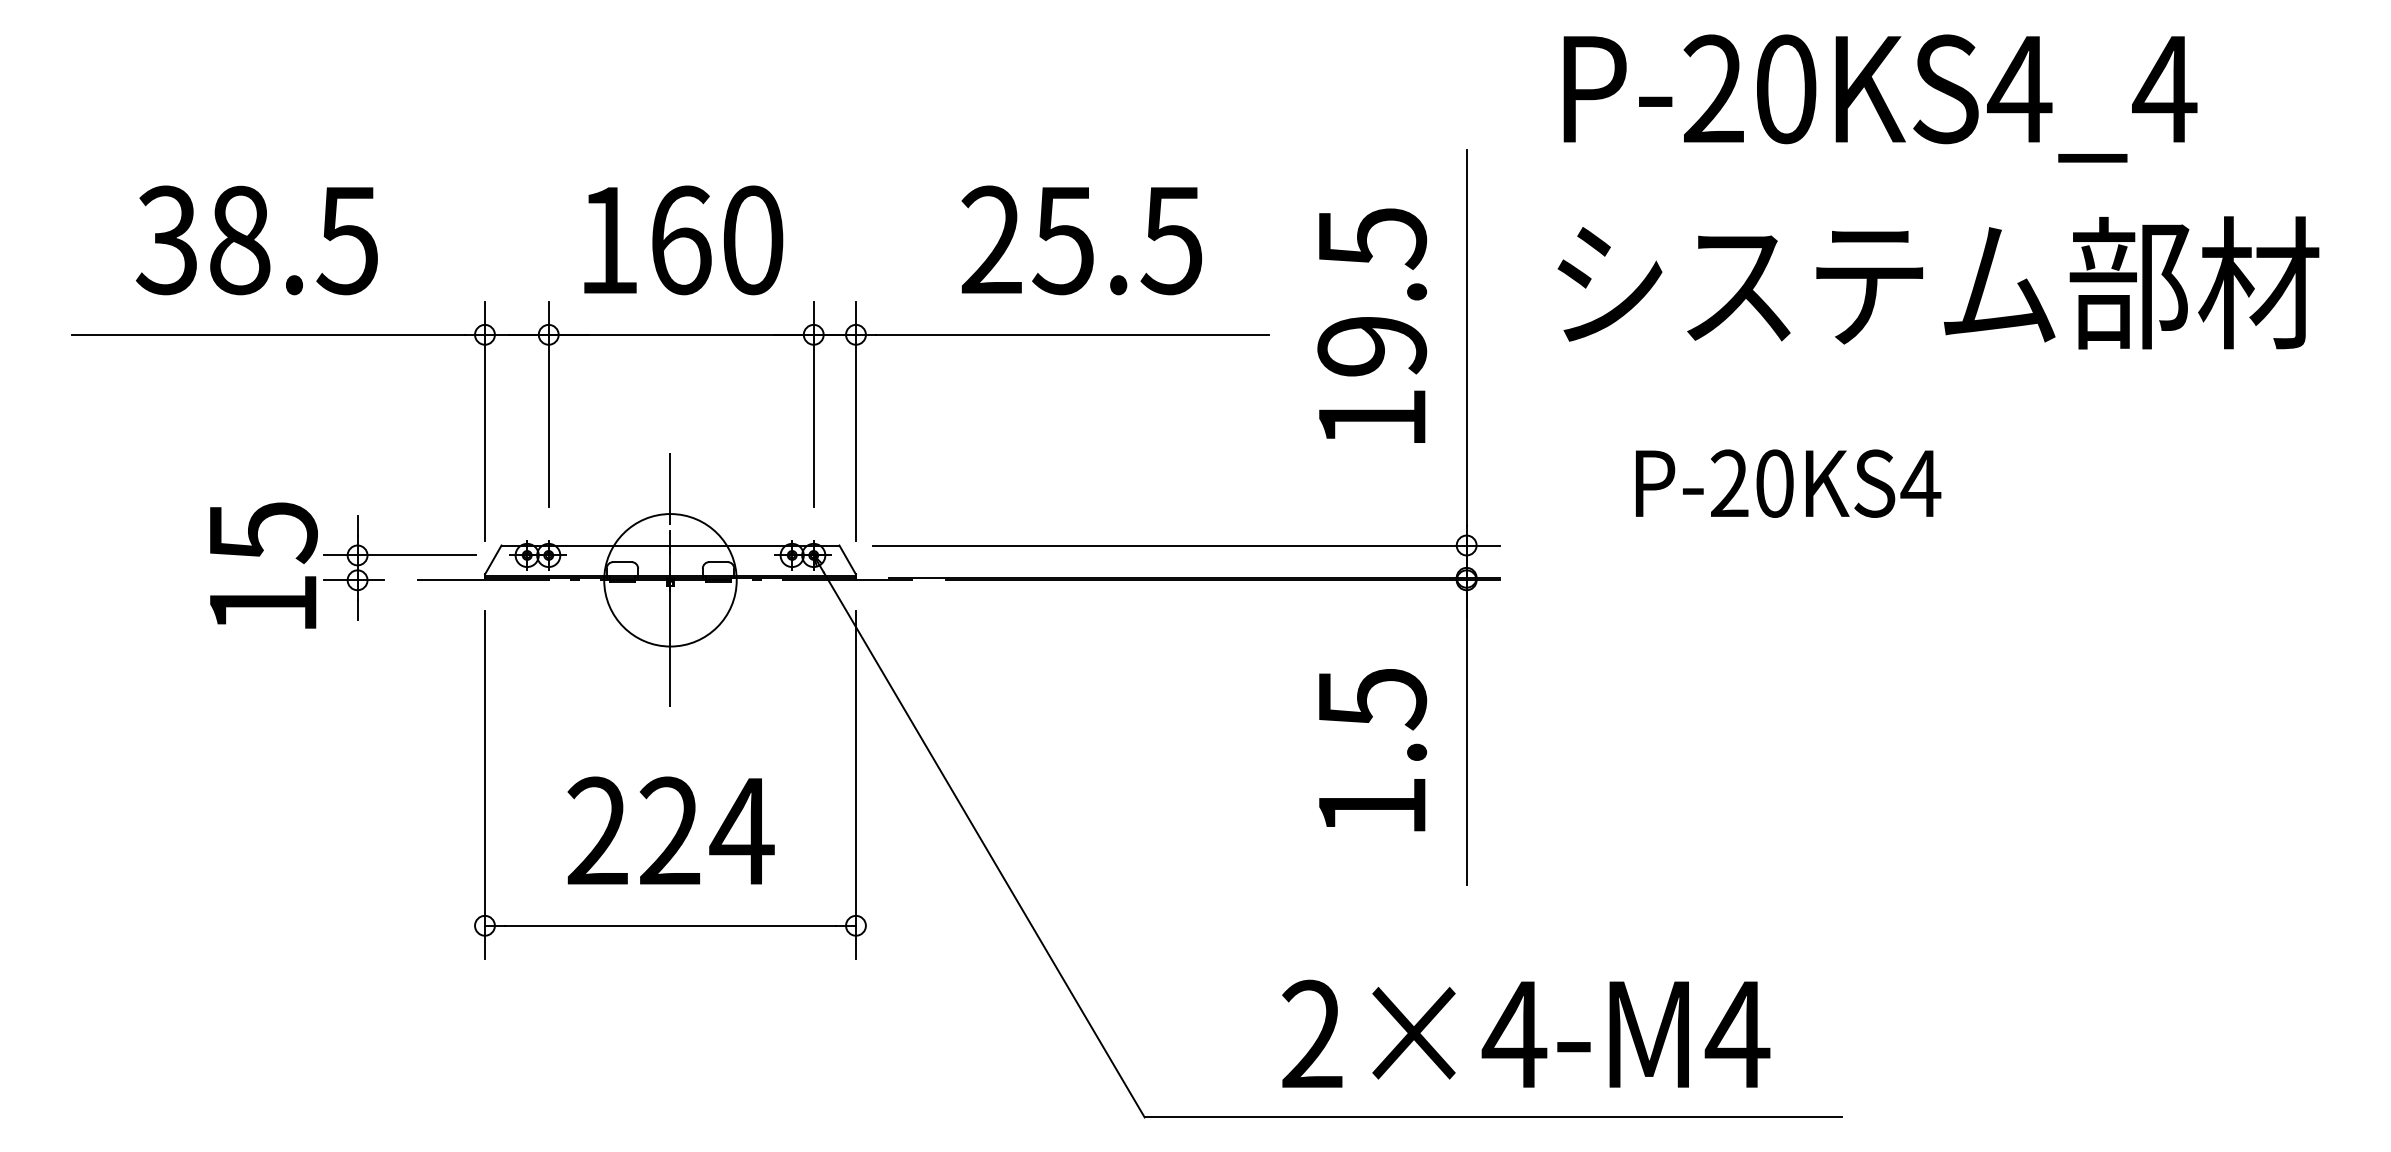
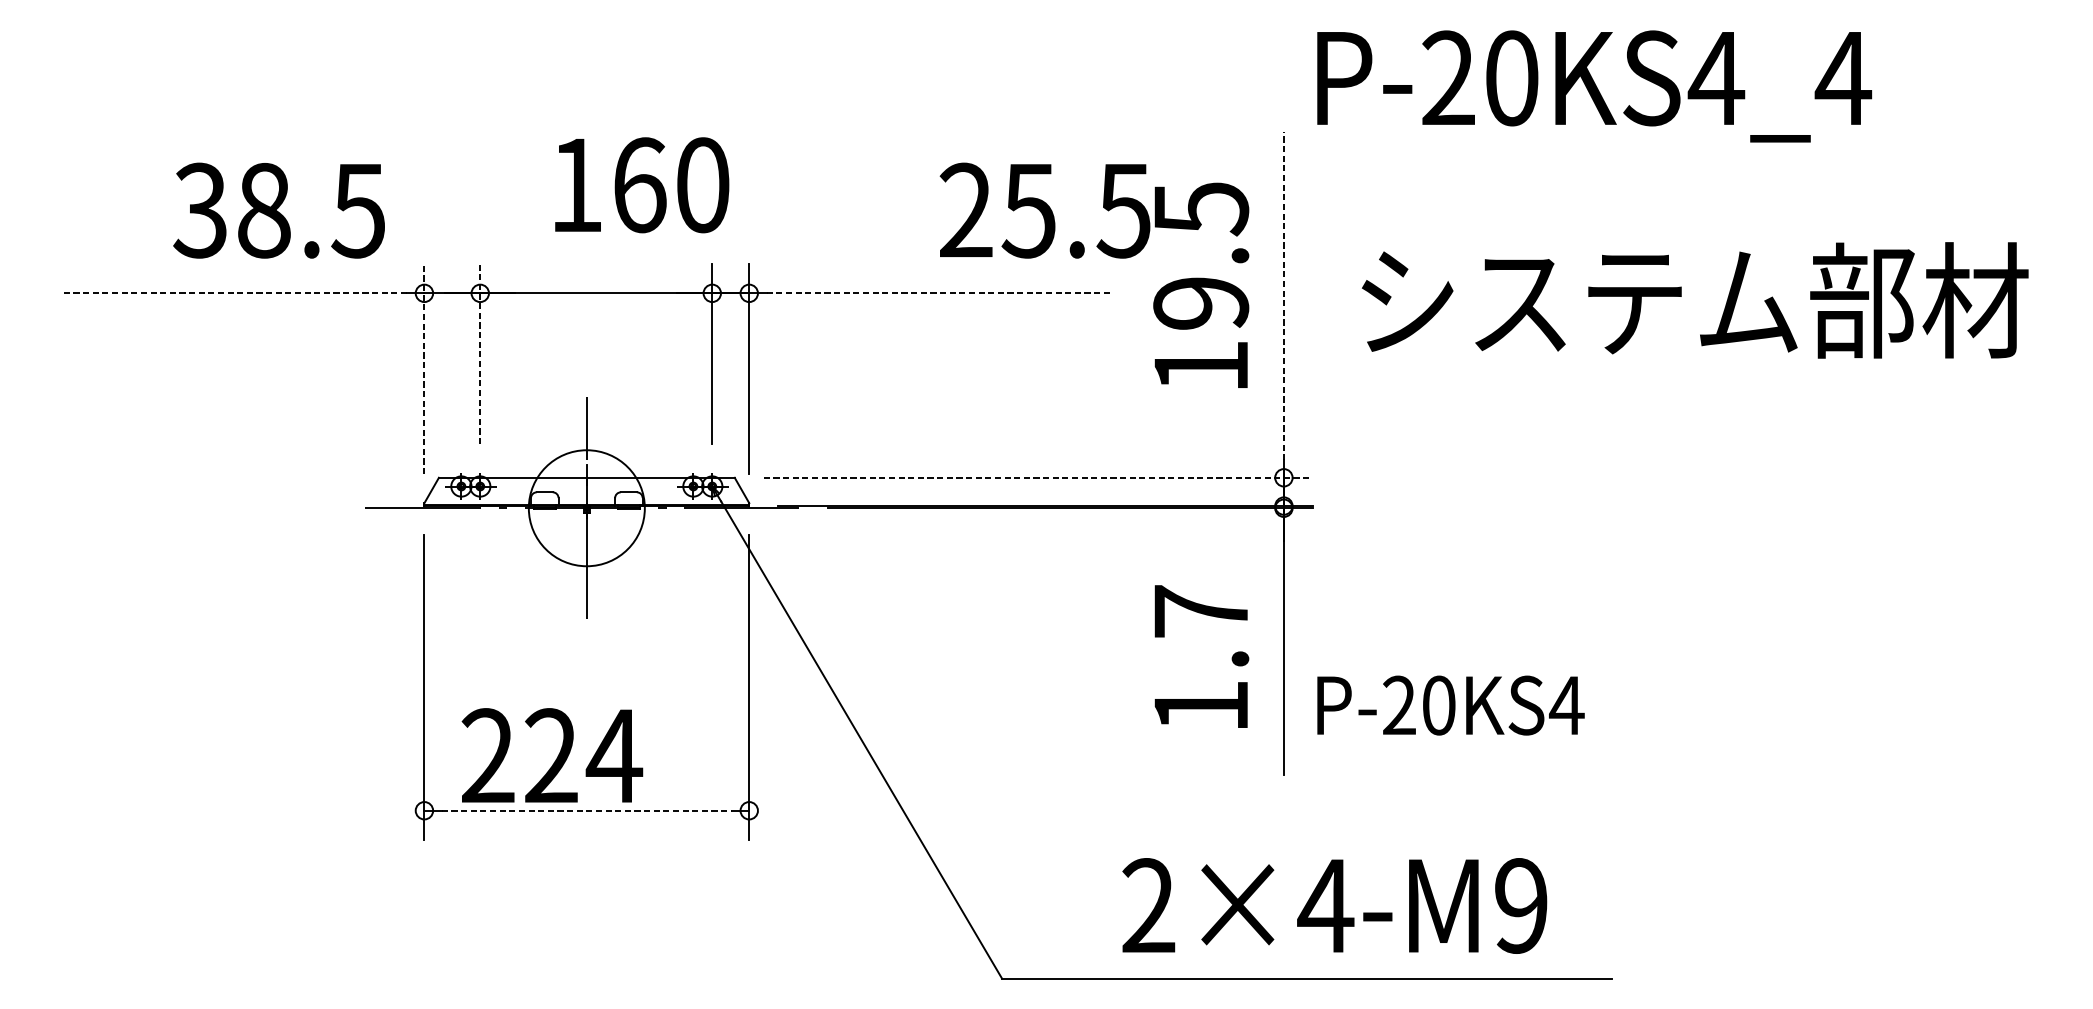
text: (1880, 98) -> (1594, 86), moved
text: (256, 240) -> (278, 210), moved
text: (683, 240) -> (642, 185), moved
text: (1081, 240) -> (1044, 210), moved
text: (1938, 282) -> (1695, 300), moved
line: (268, 334) -> (234, 293), solid -> dashed
line: (1072, 334) -> (938, 293), solid -> dashed
line: (1466, 337) -> (1283, 295), solid -> dashed
line: (548, 404) -> (480, 354), solid -> dashed
line: (484, 421) -> (424, 369), solid -> dashed
text: (1788, 483) -> (1450, 705), moved
line: (1186, 545) -> (1038, 477), solid -> dashed
part: (348, 561) -> (304, 491), removed
text: (1373, 699) -> (1202, 612), 1.5 -> 1.7
text: (670, 830) -> (551, 755), moved
line: (670, 925) -> (586, 810), solid -> dashed
text: (1737, 1034) -> (1521, 905), 2×4-M4 -> 2×4-M9

